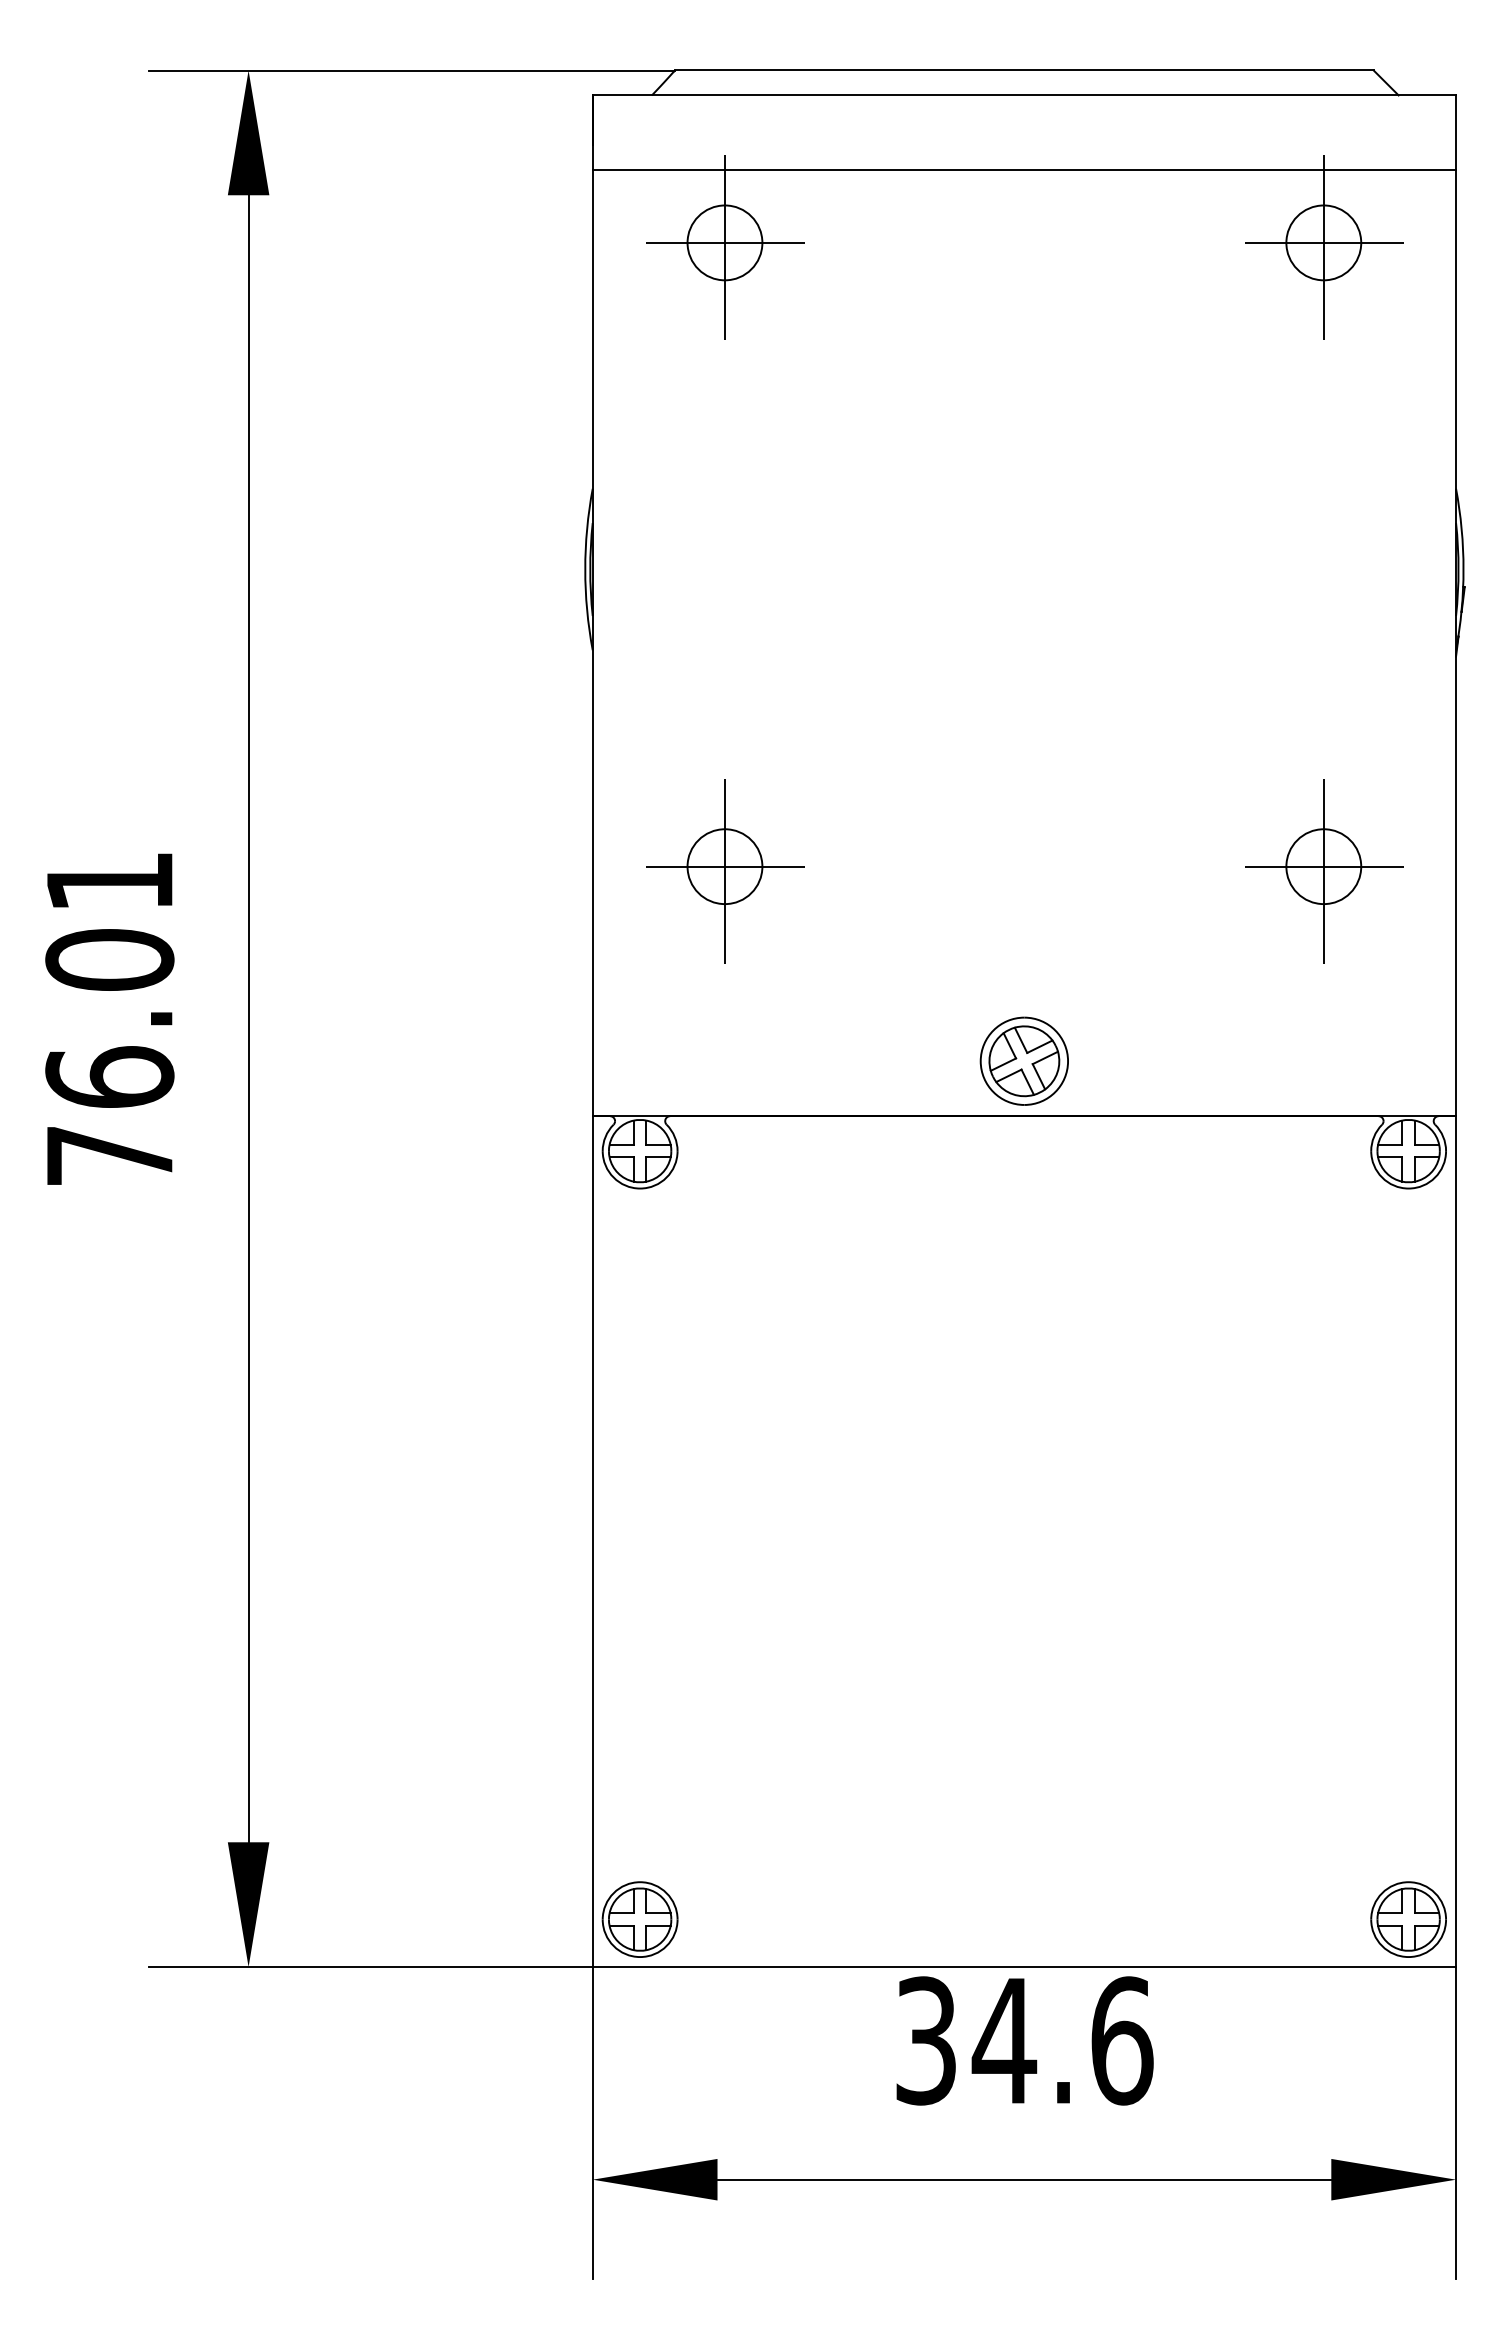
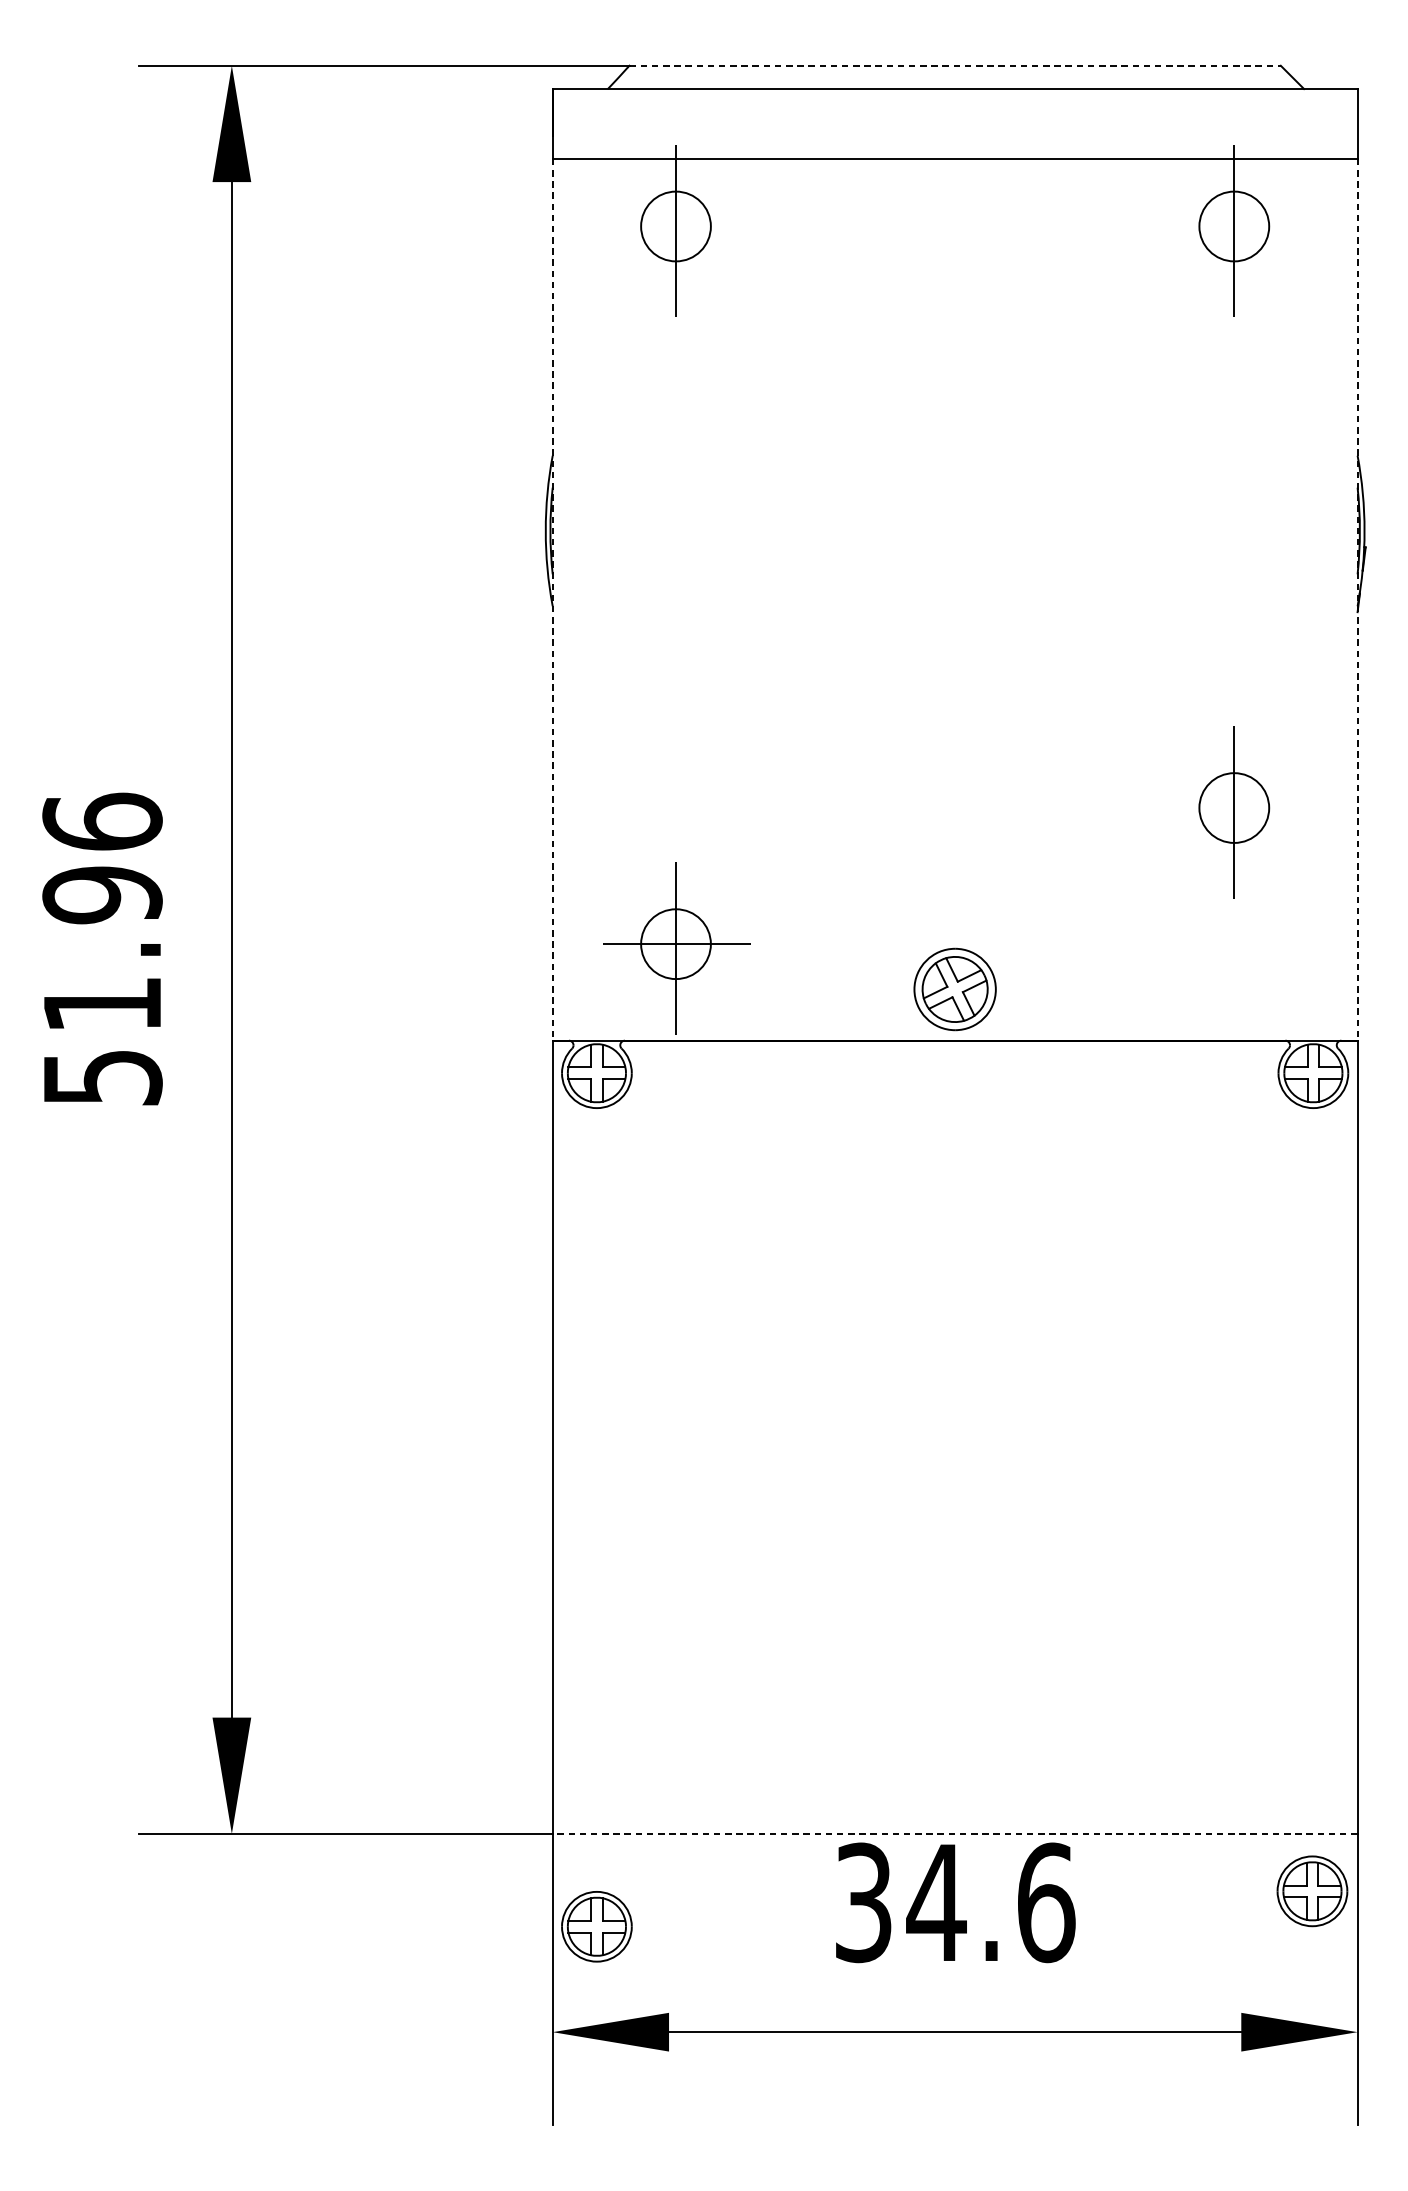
line: (1024, 70) -> (955, 65), solid -> dashed
line: (725, 242) -> (676, 226), removed
line: (1324, 242) -> (1234, 226), removed
line: (592, 643) -> (552, 599), solid -> dashed
line: (1456, 643) -> (1358, 599), solid -> dashed
line: (1324, 866) -> (1234, 807), removed
part: (725, 871) -> (676, 948), moved
text: (109, 1017) -> (102, 948), 76.01 -> 51.96
part: (639, 1919) -> (596, 1926), moved
part: (1408, 1919) -> (1312, 1891), moved
line: (1024, 1967) -> (955, 1834), solid -> dashed

